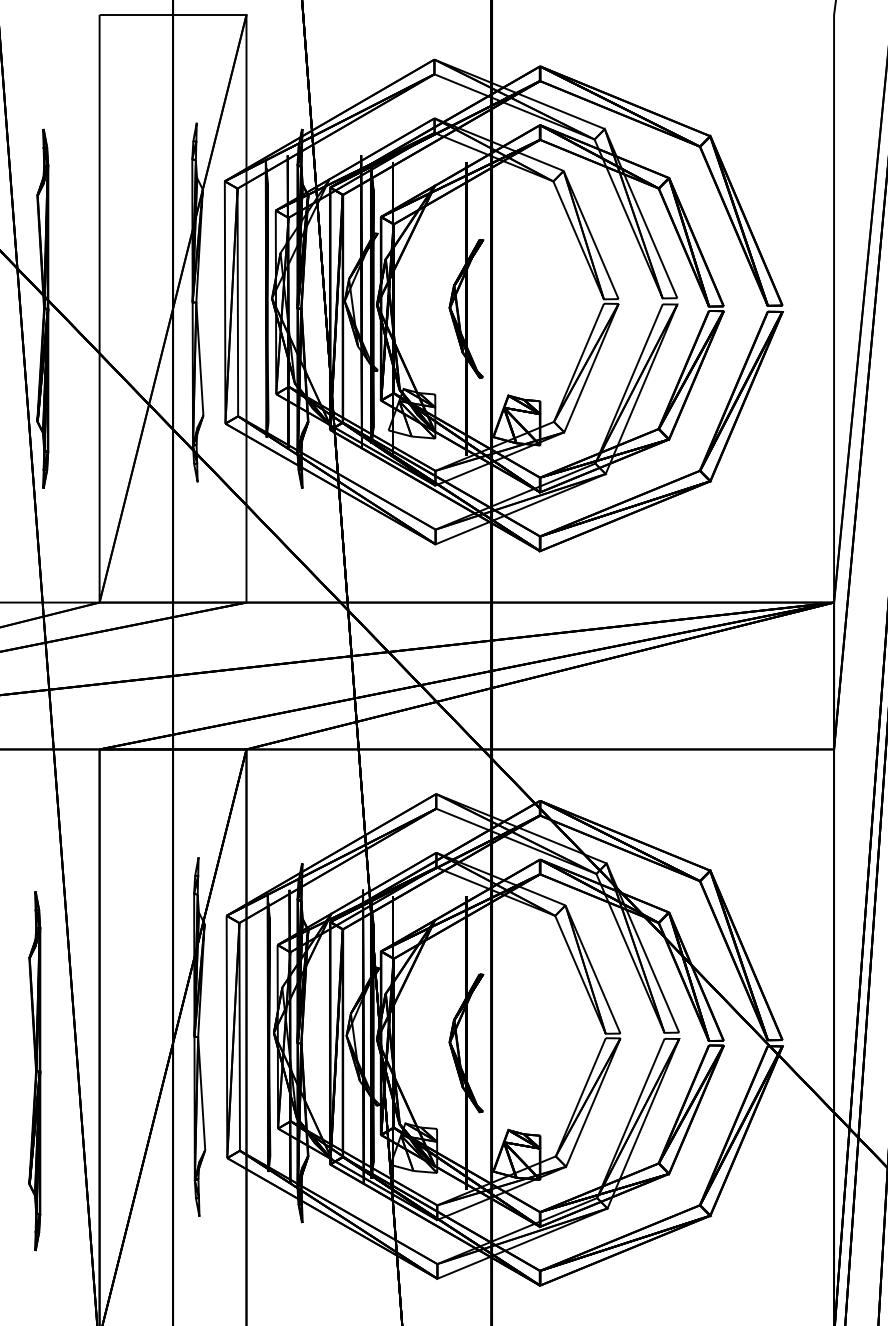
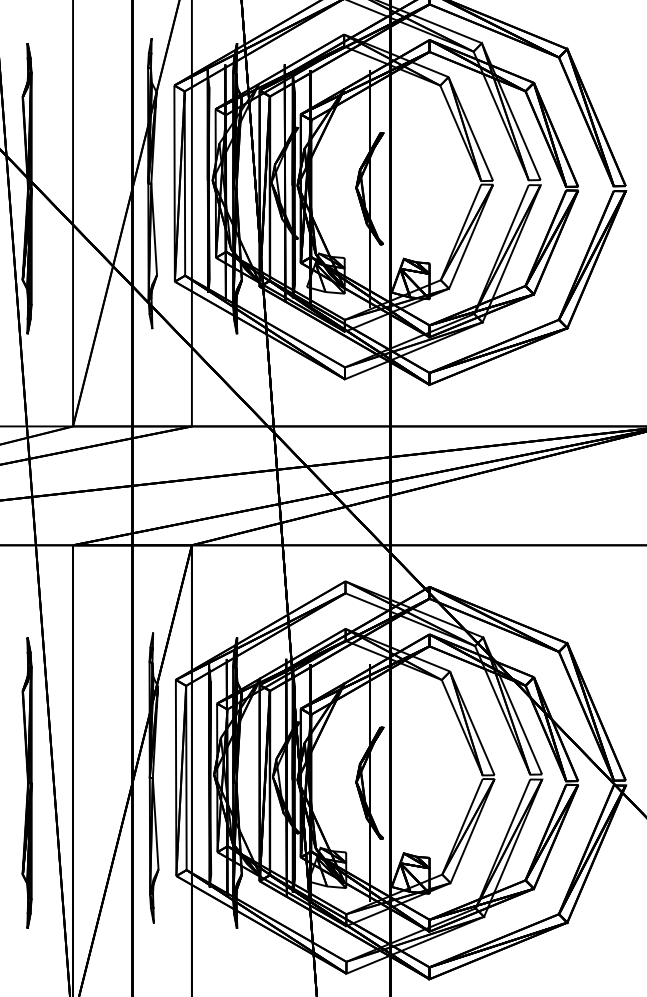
part: (34, 1071) -> (26, 783), moved

